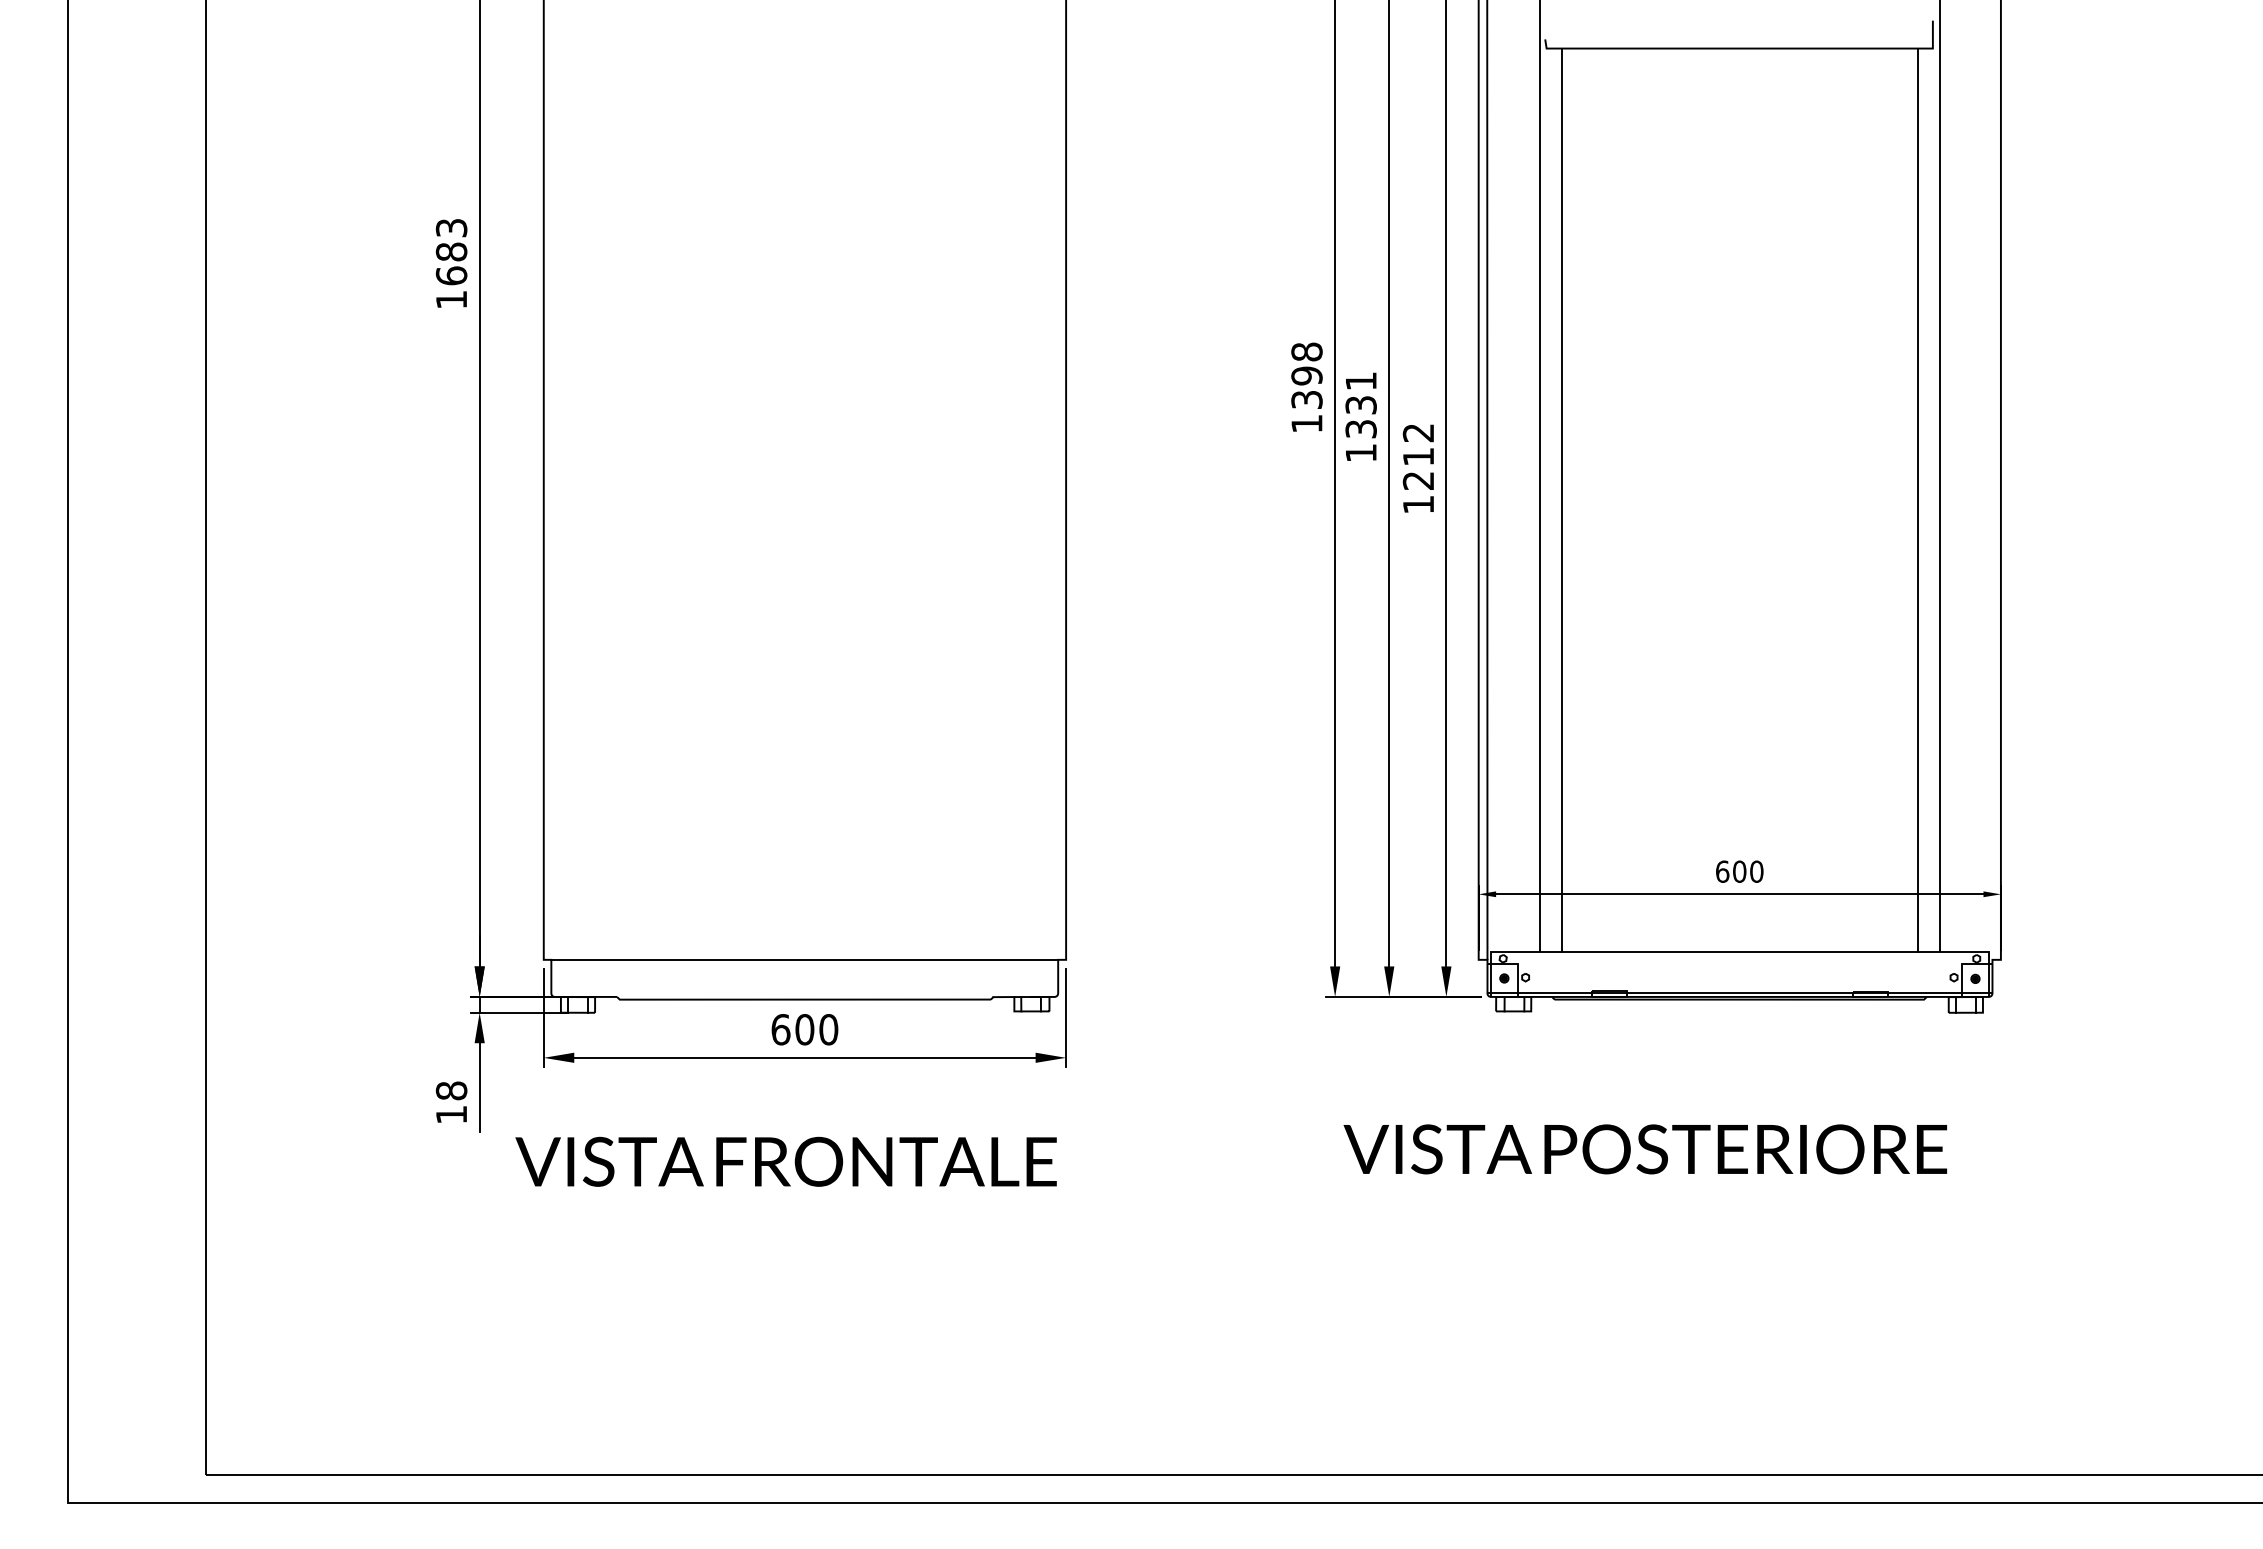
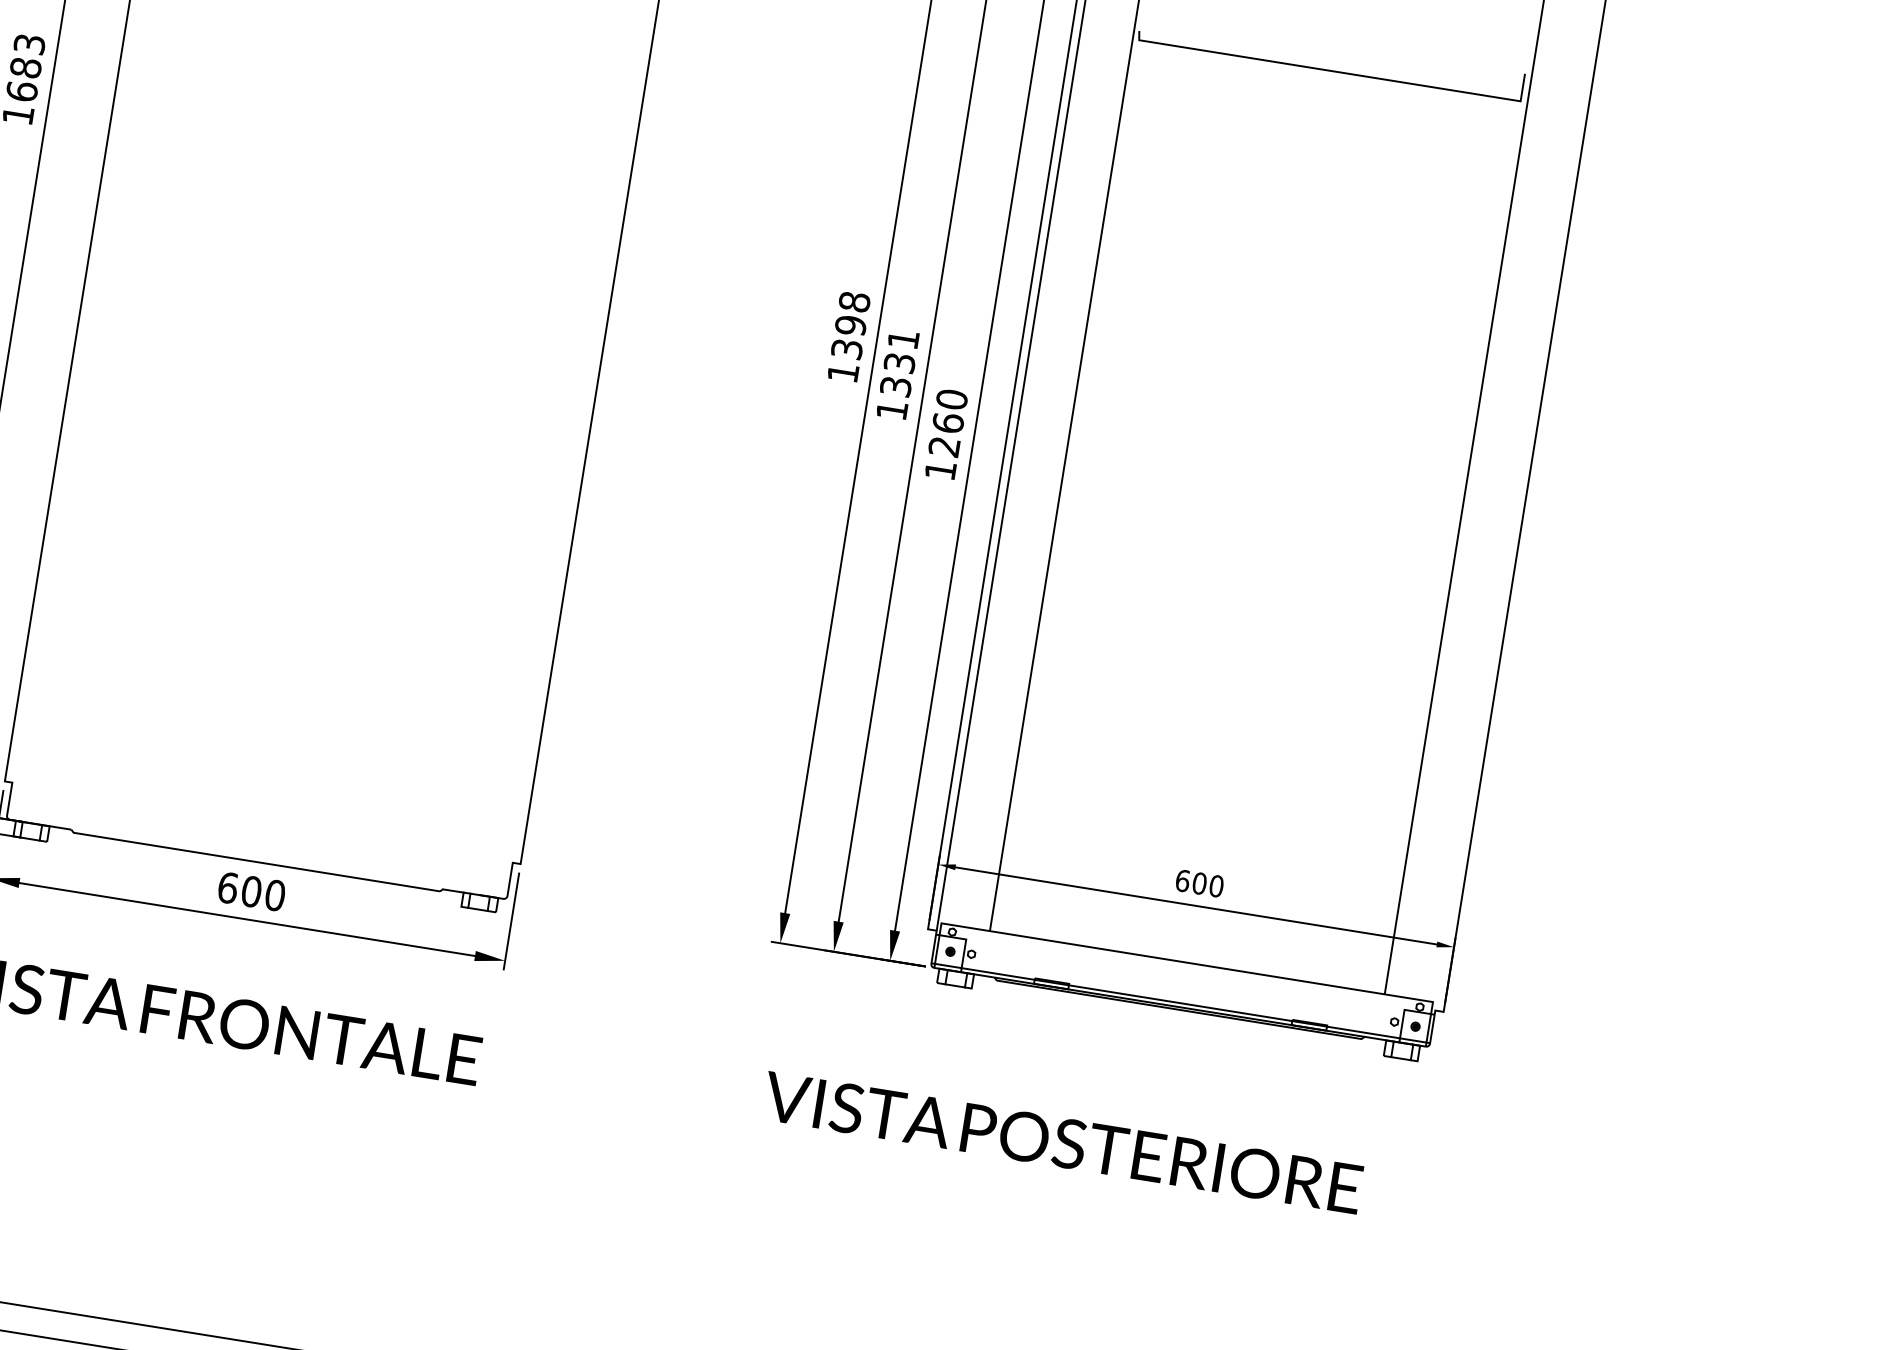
text: (1418, 444) -> (950, 410), 1212 -> 1260
line: (1561, 499) -> (1082, 487), removed
line: (1918, 499) -> (1435, 544), removed
line: (804, 959) -> (262, 822), removed

